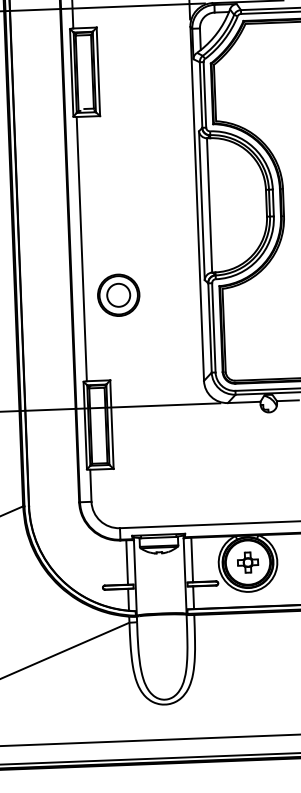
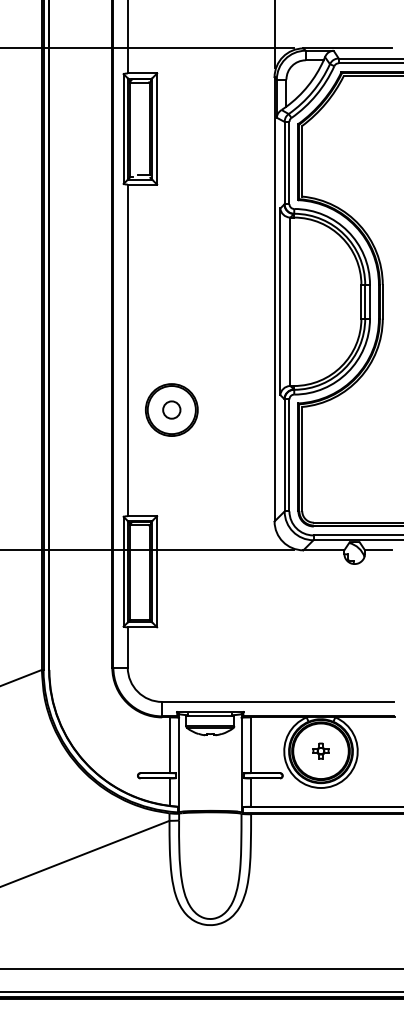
circle: (118, 294) -> (171, 409), size x0.6
part: (247, 562) -> (320, 750), size x0.6

